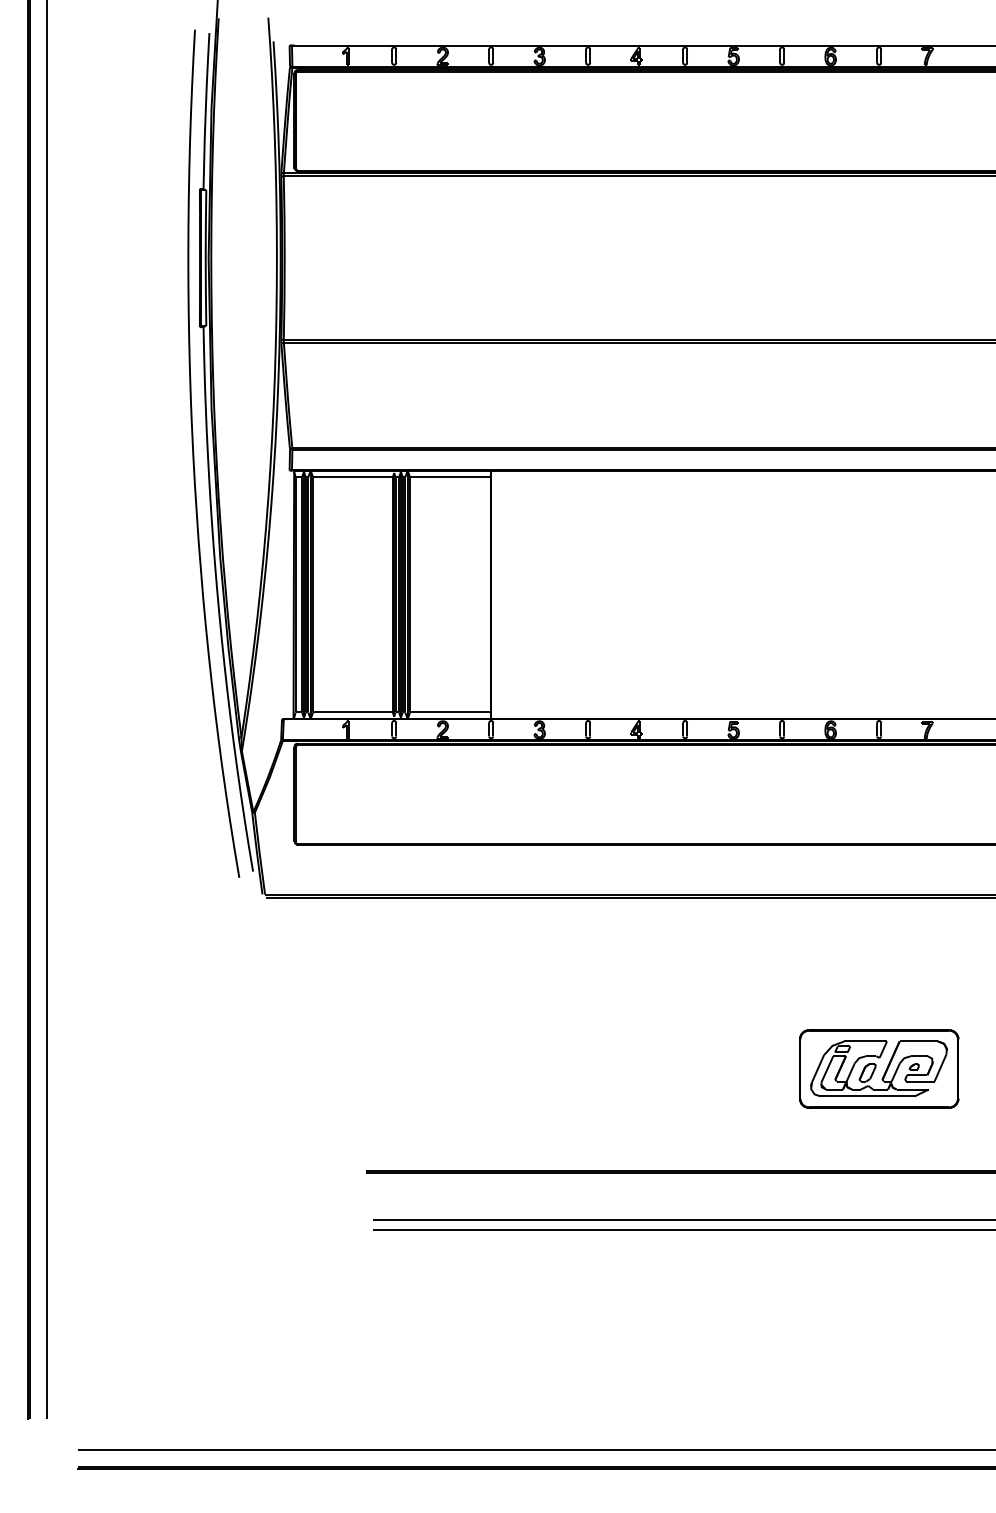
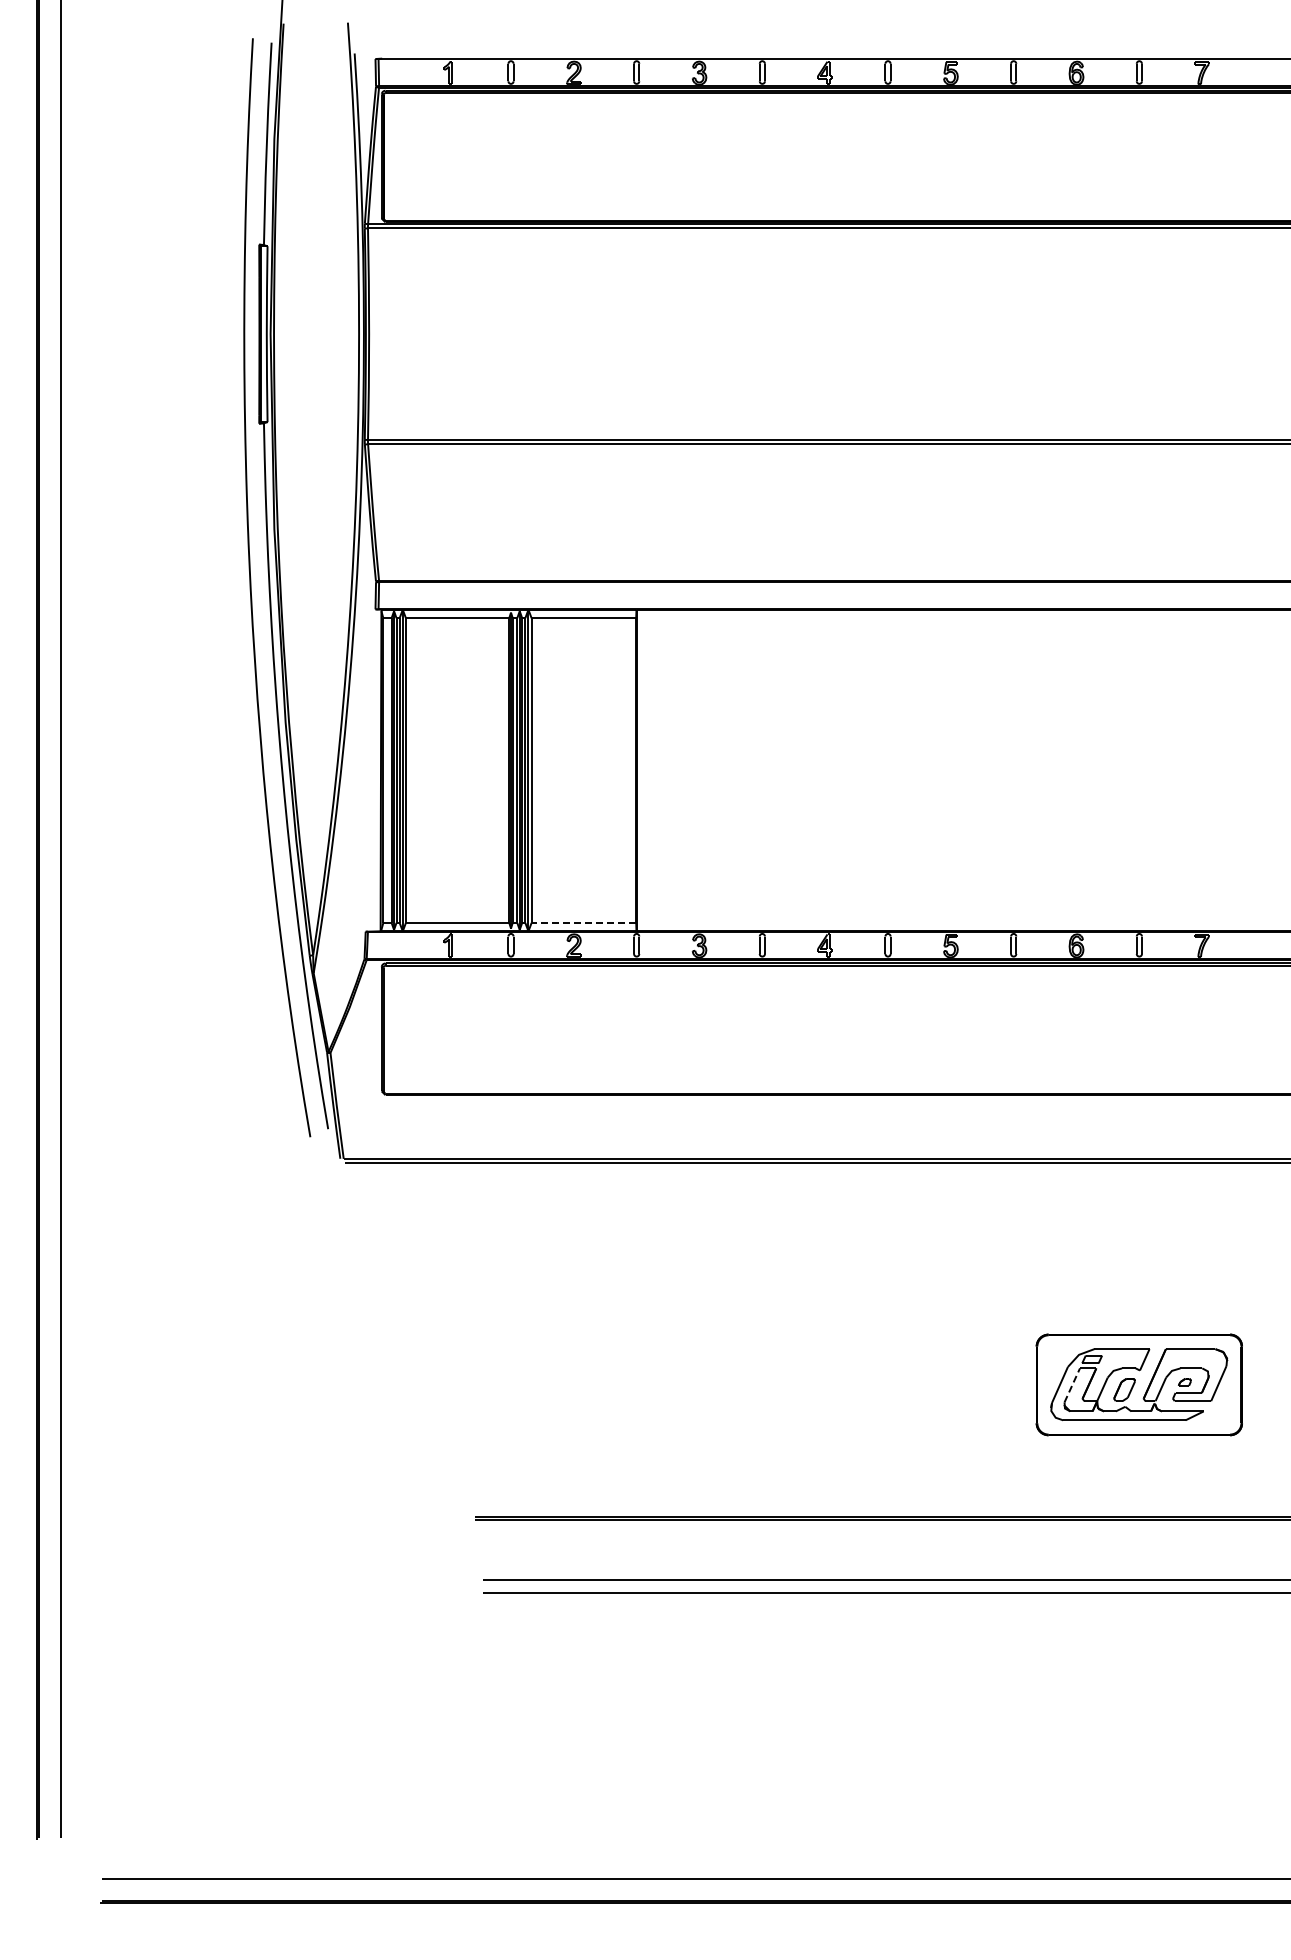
line: (450, 712) -> (583, 922), solid -> dashed
line: (827, 1069) -> (1072, 1385), solid -> dashed

